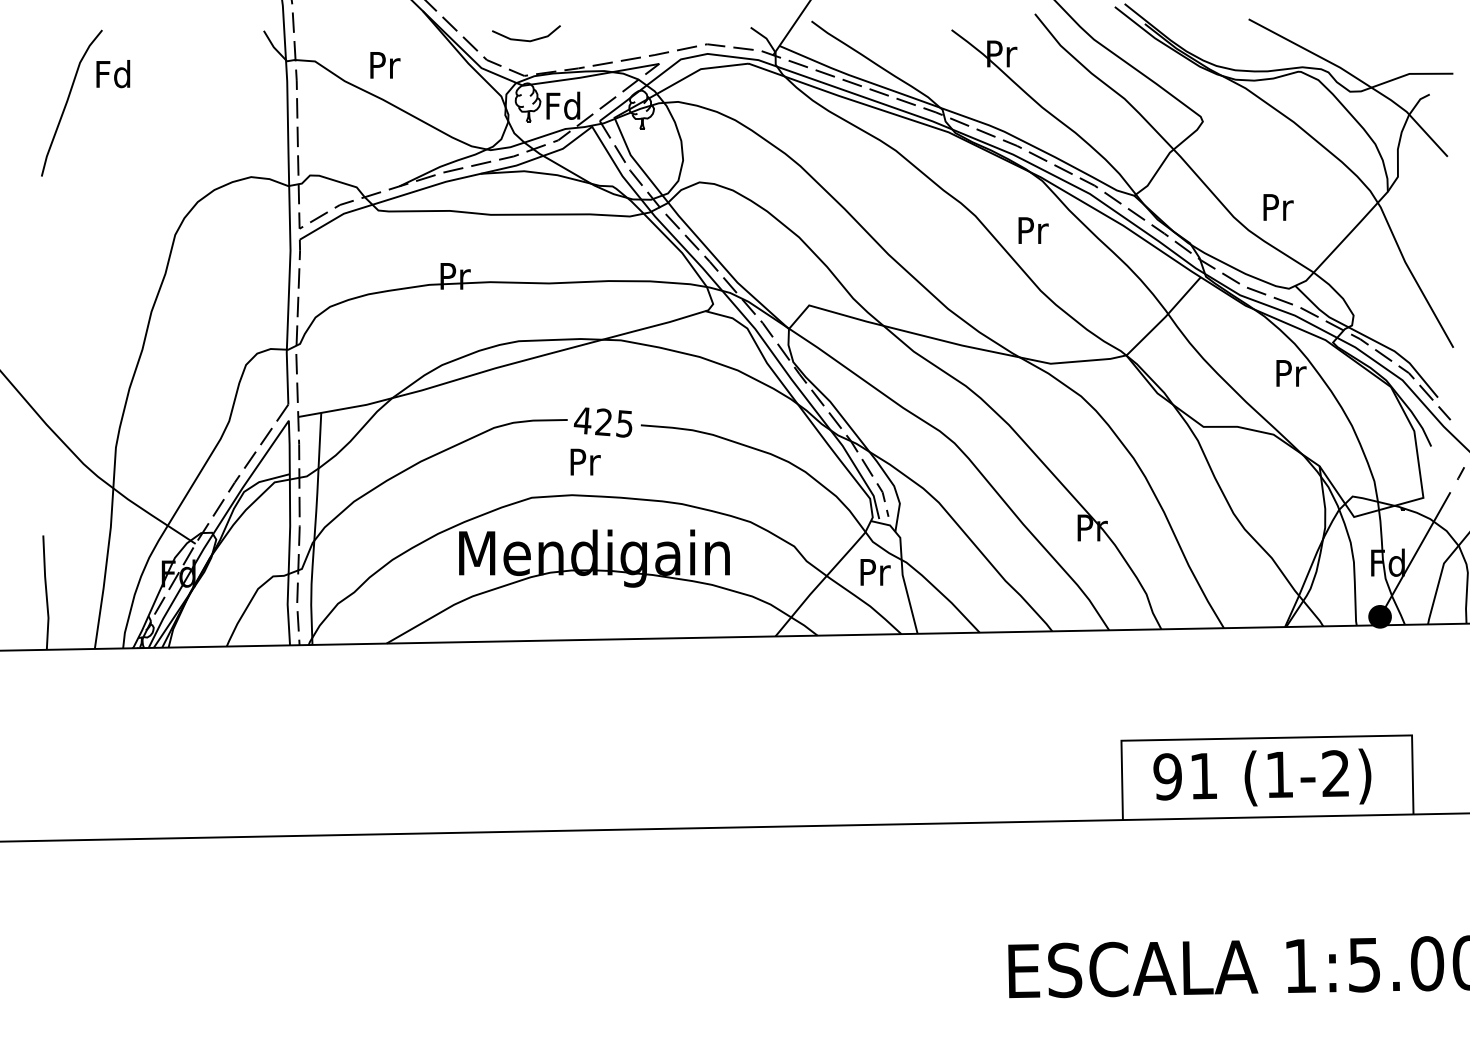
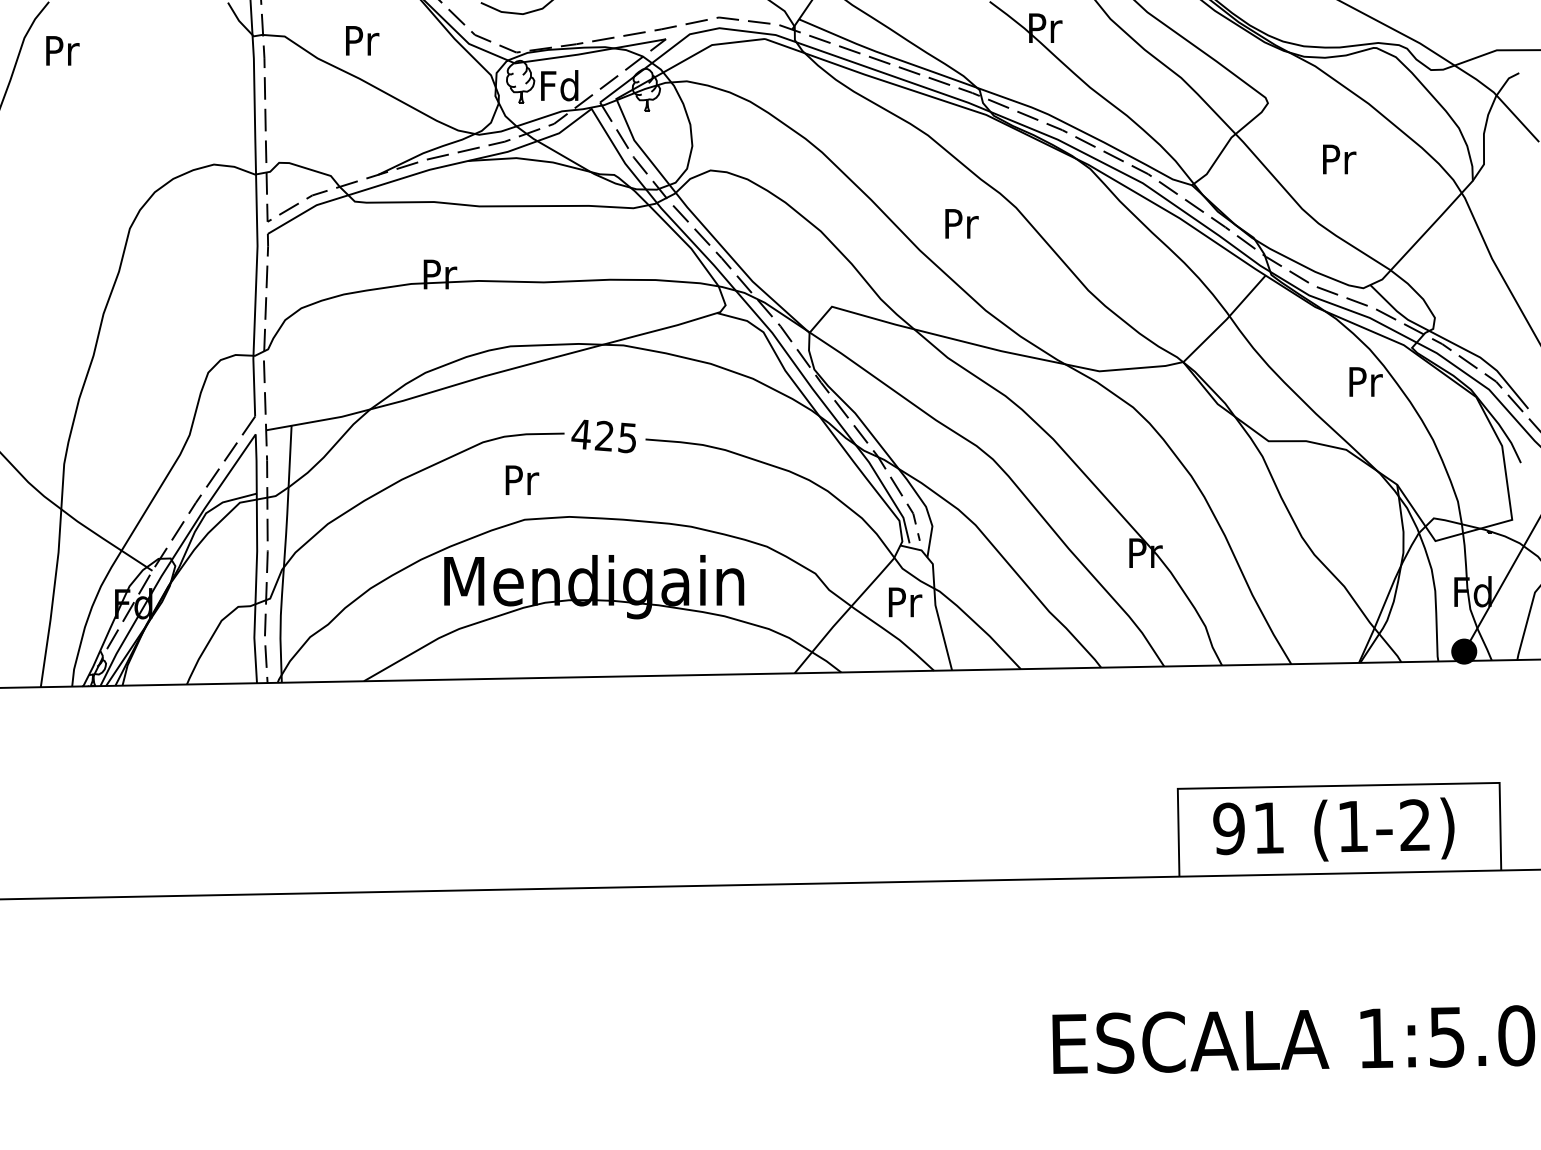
text: (113, 74) -> (61, 50), Fd -> Pr
text: (1278, 207) -> (1339, 159), moved
text: (1033, 230) -> (961, 223), moved
text: (585, 461) -> (522, 479), moved

